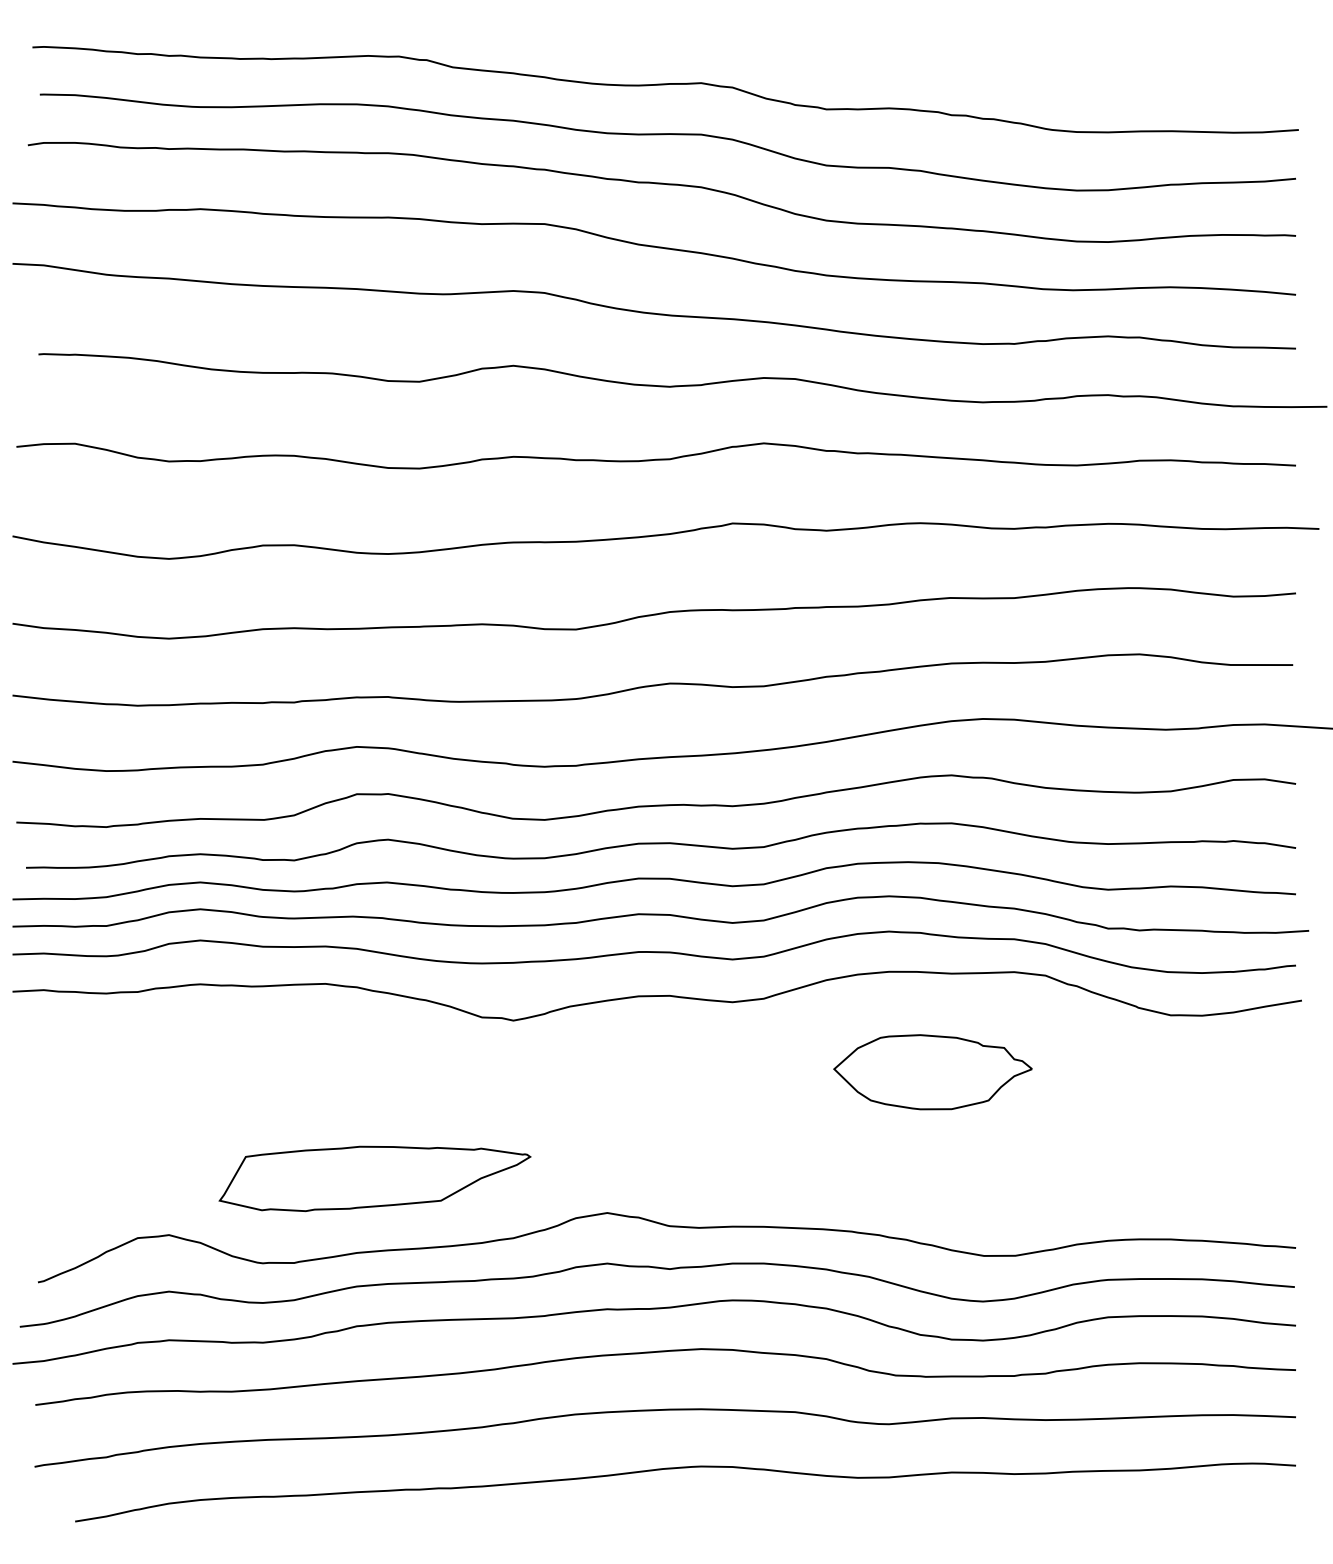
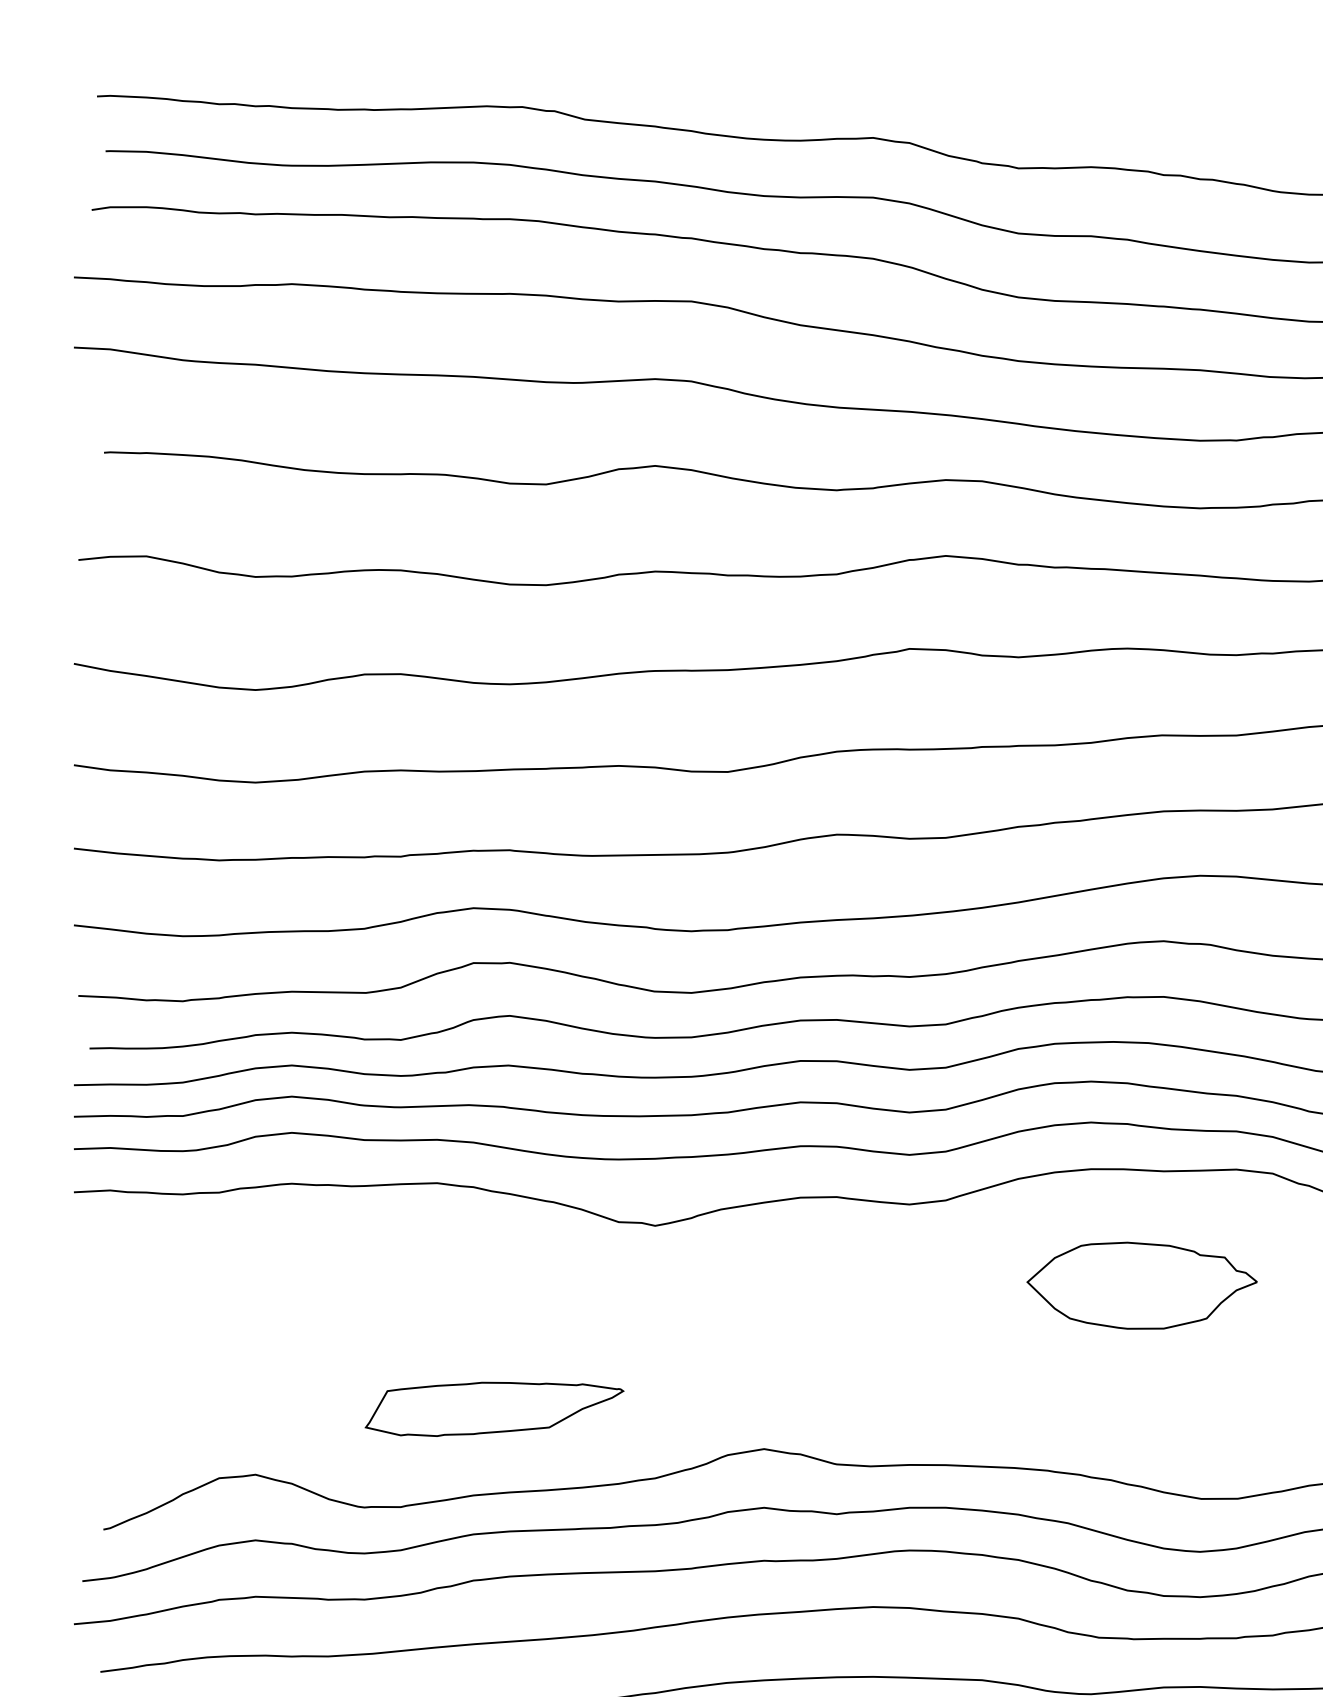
part: (374, 1178) -> (493, 1409), size x0.71

